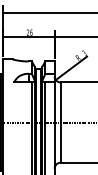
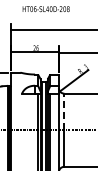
line: (60, 102) -> (64, 111), solid -> dashed

